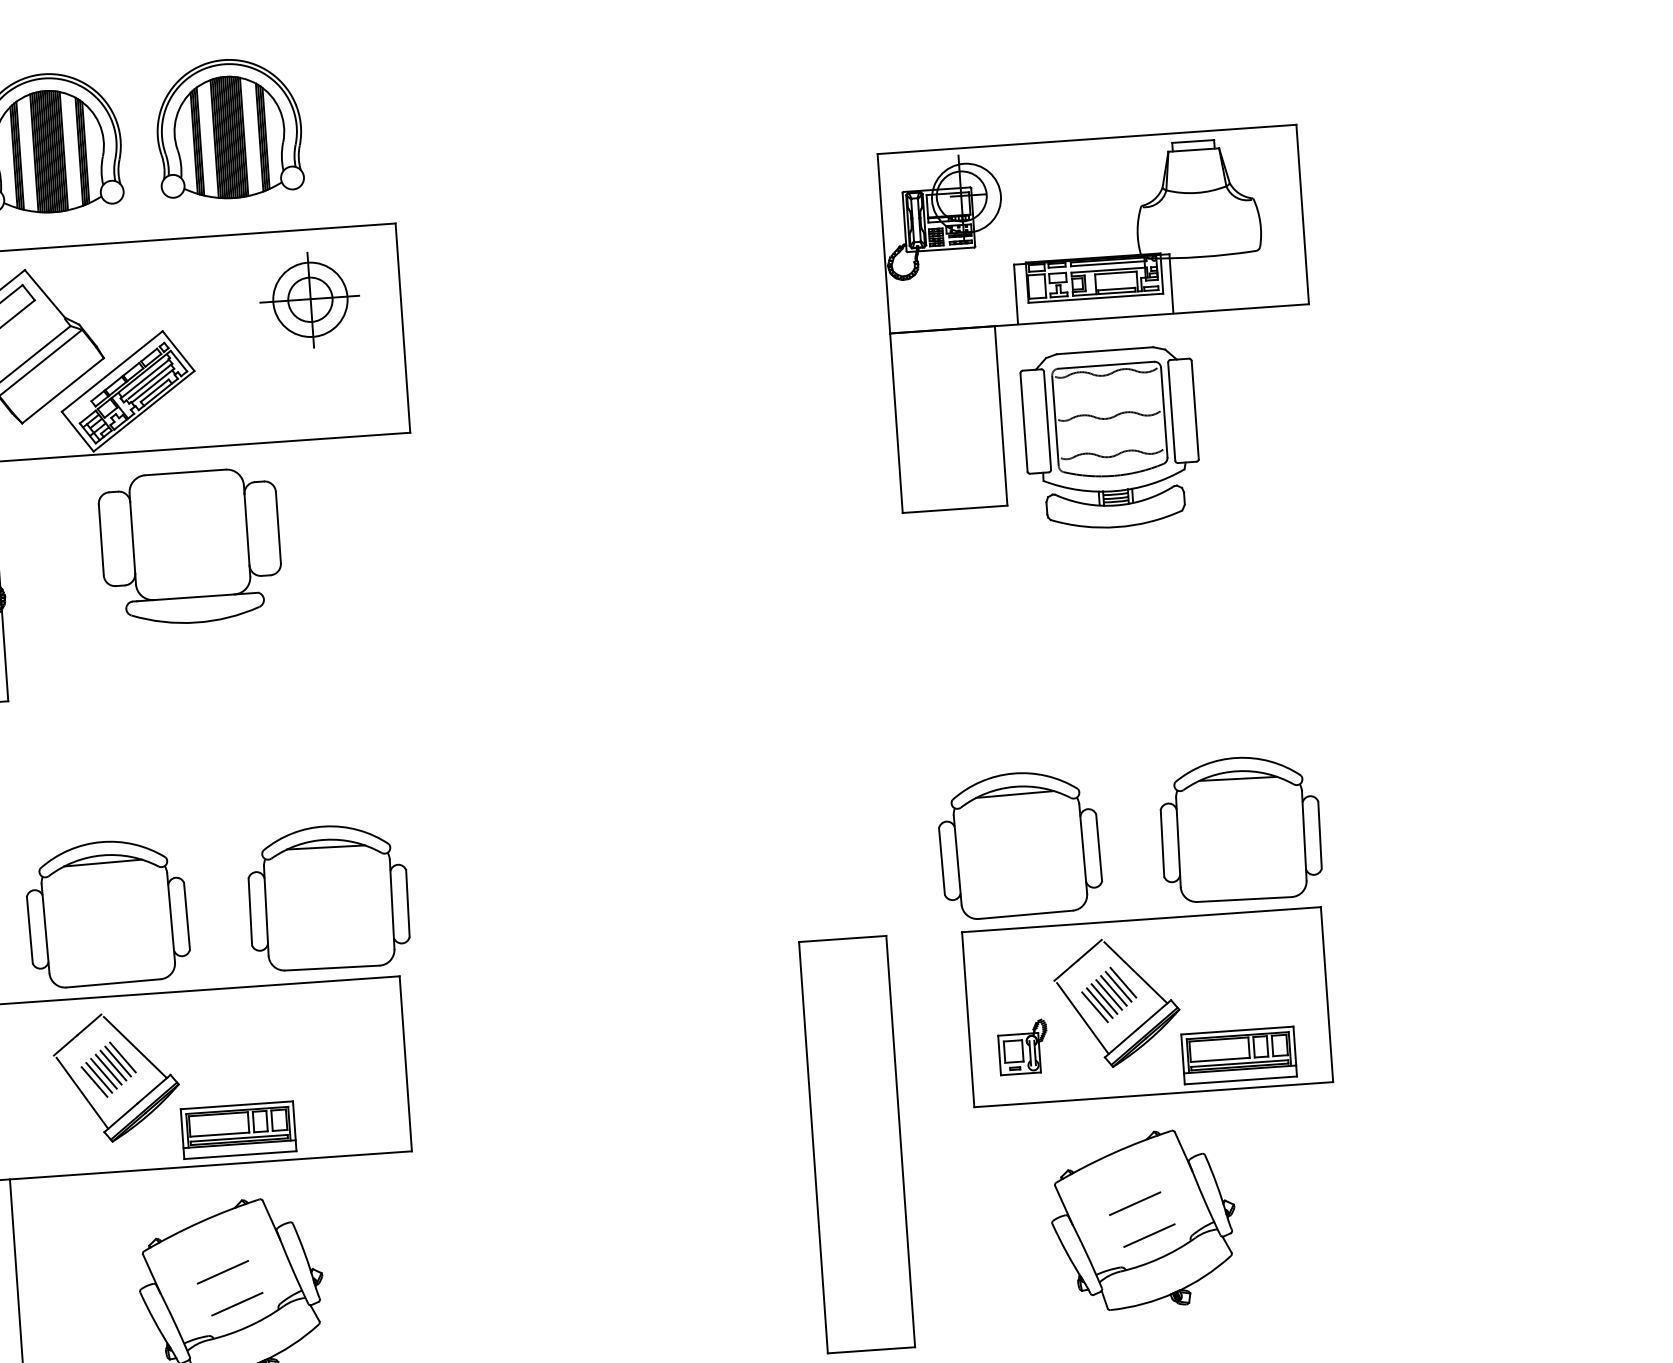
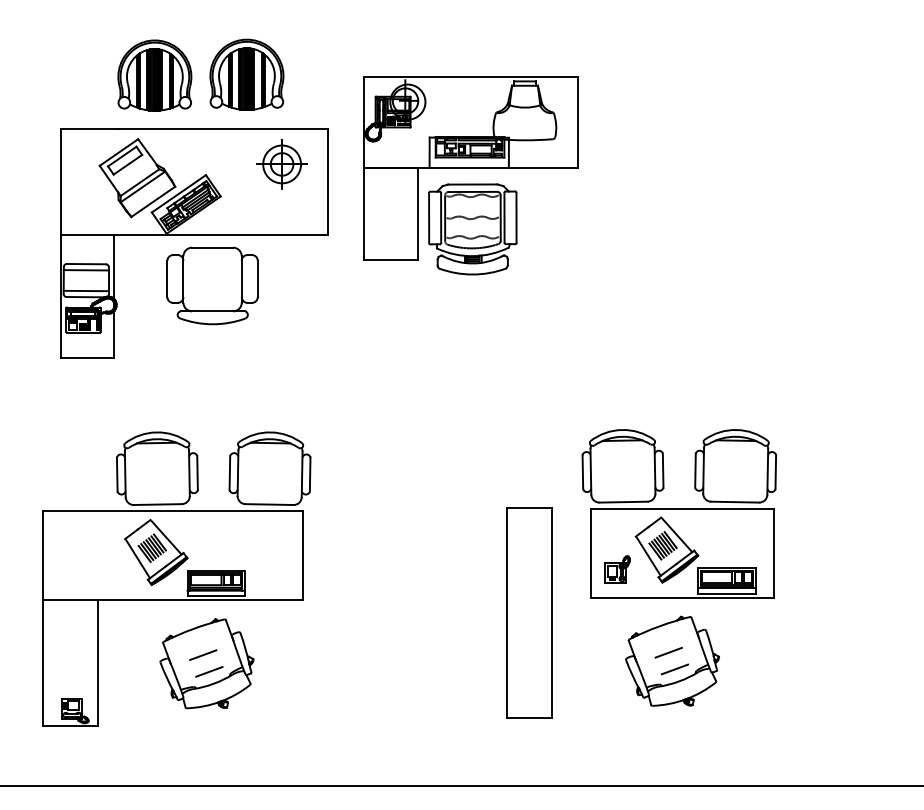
part: (1098, 319) -> (470, 168), moved

